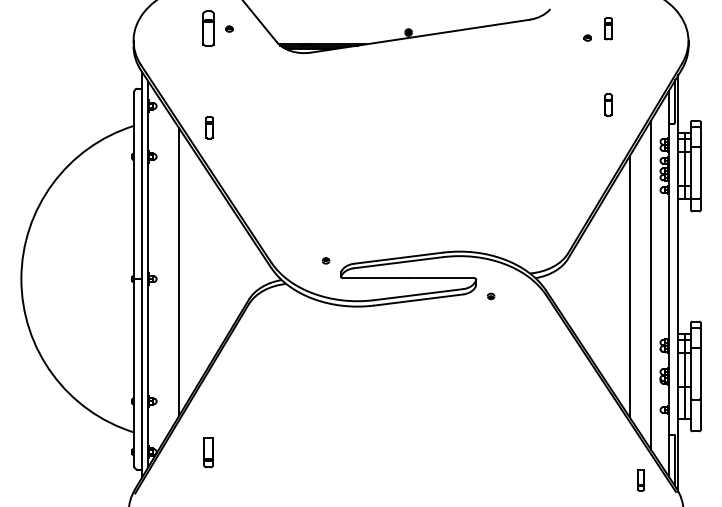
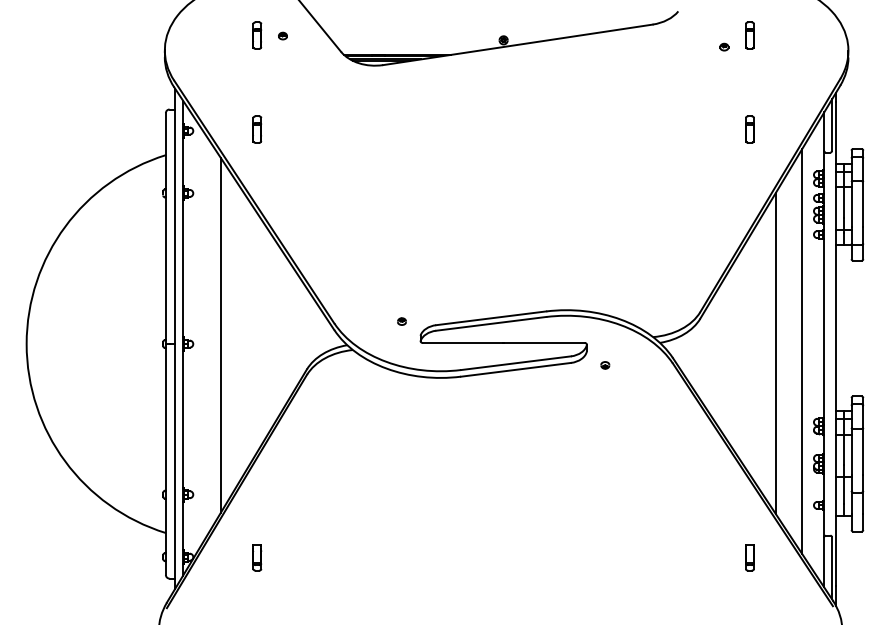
part: (208, 28) -> (257, 35), size x0.62
part: (209, 127) -> (257, 129), moved
part: (208, 452) -> (257, 557), size x0.71
part: (640, 479) -> (749, 557), moved

